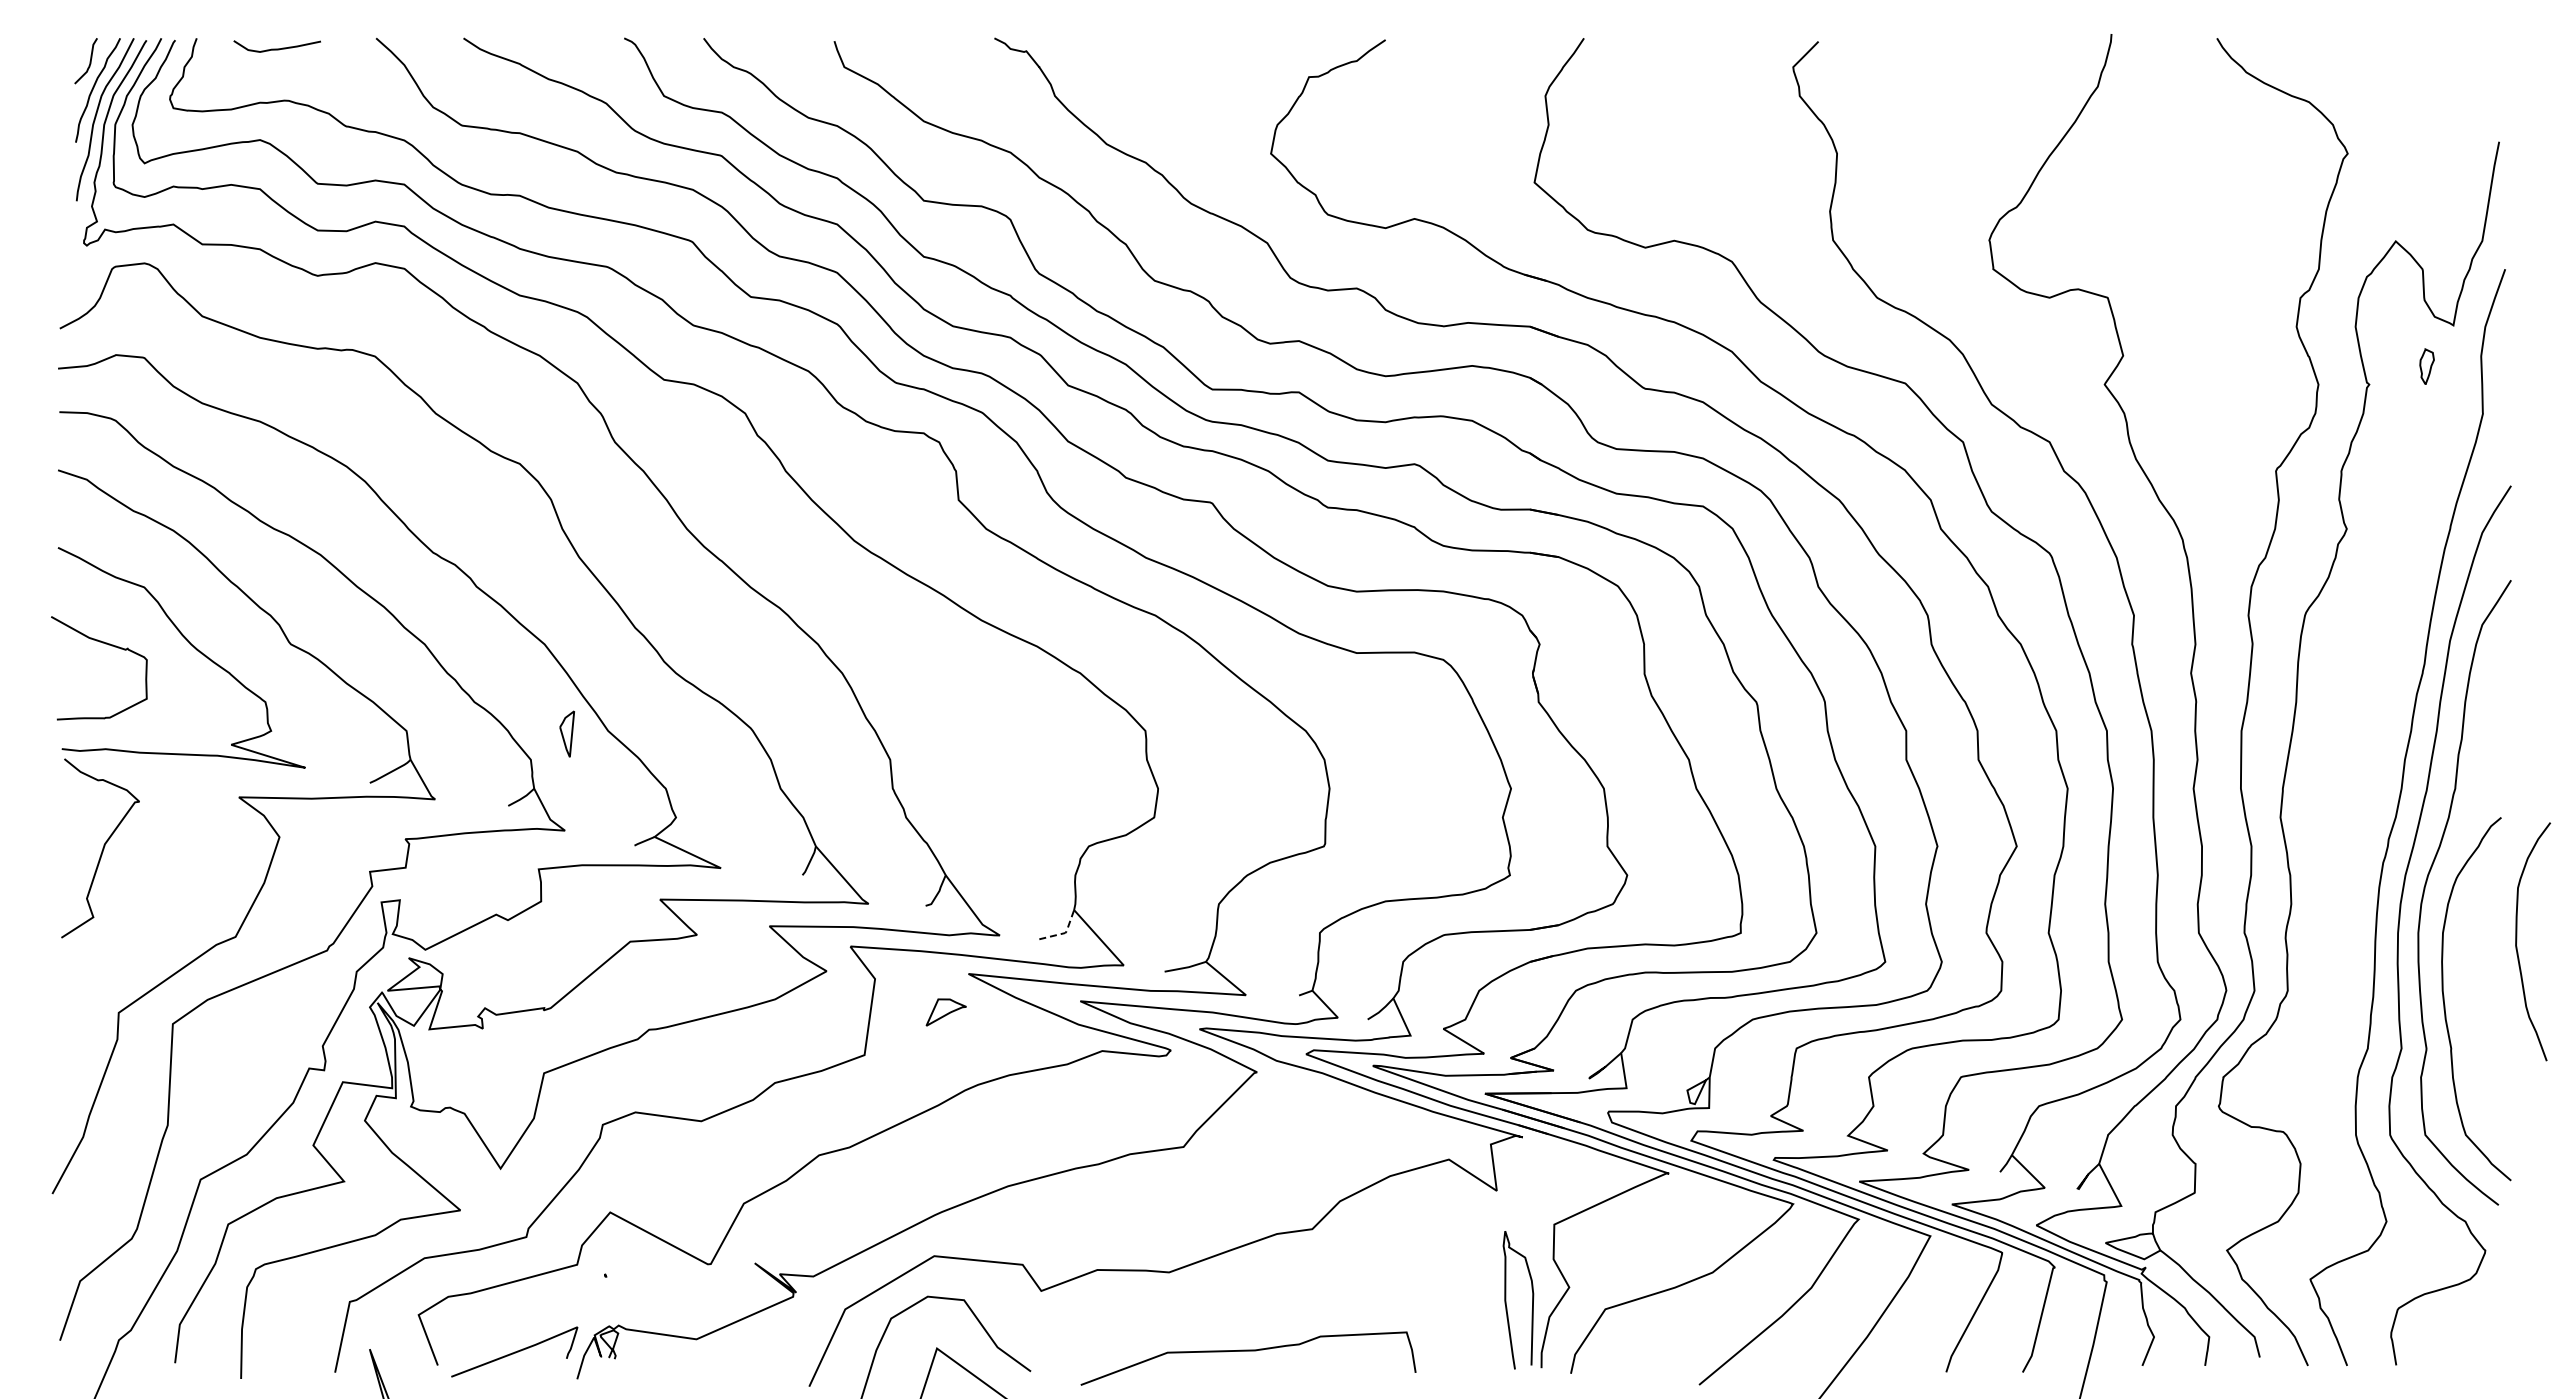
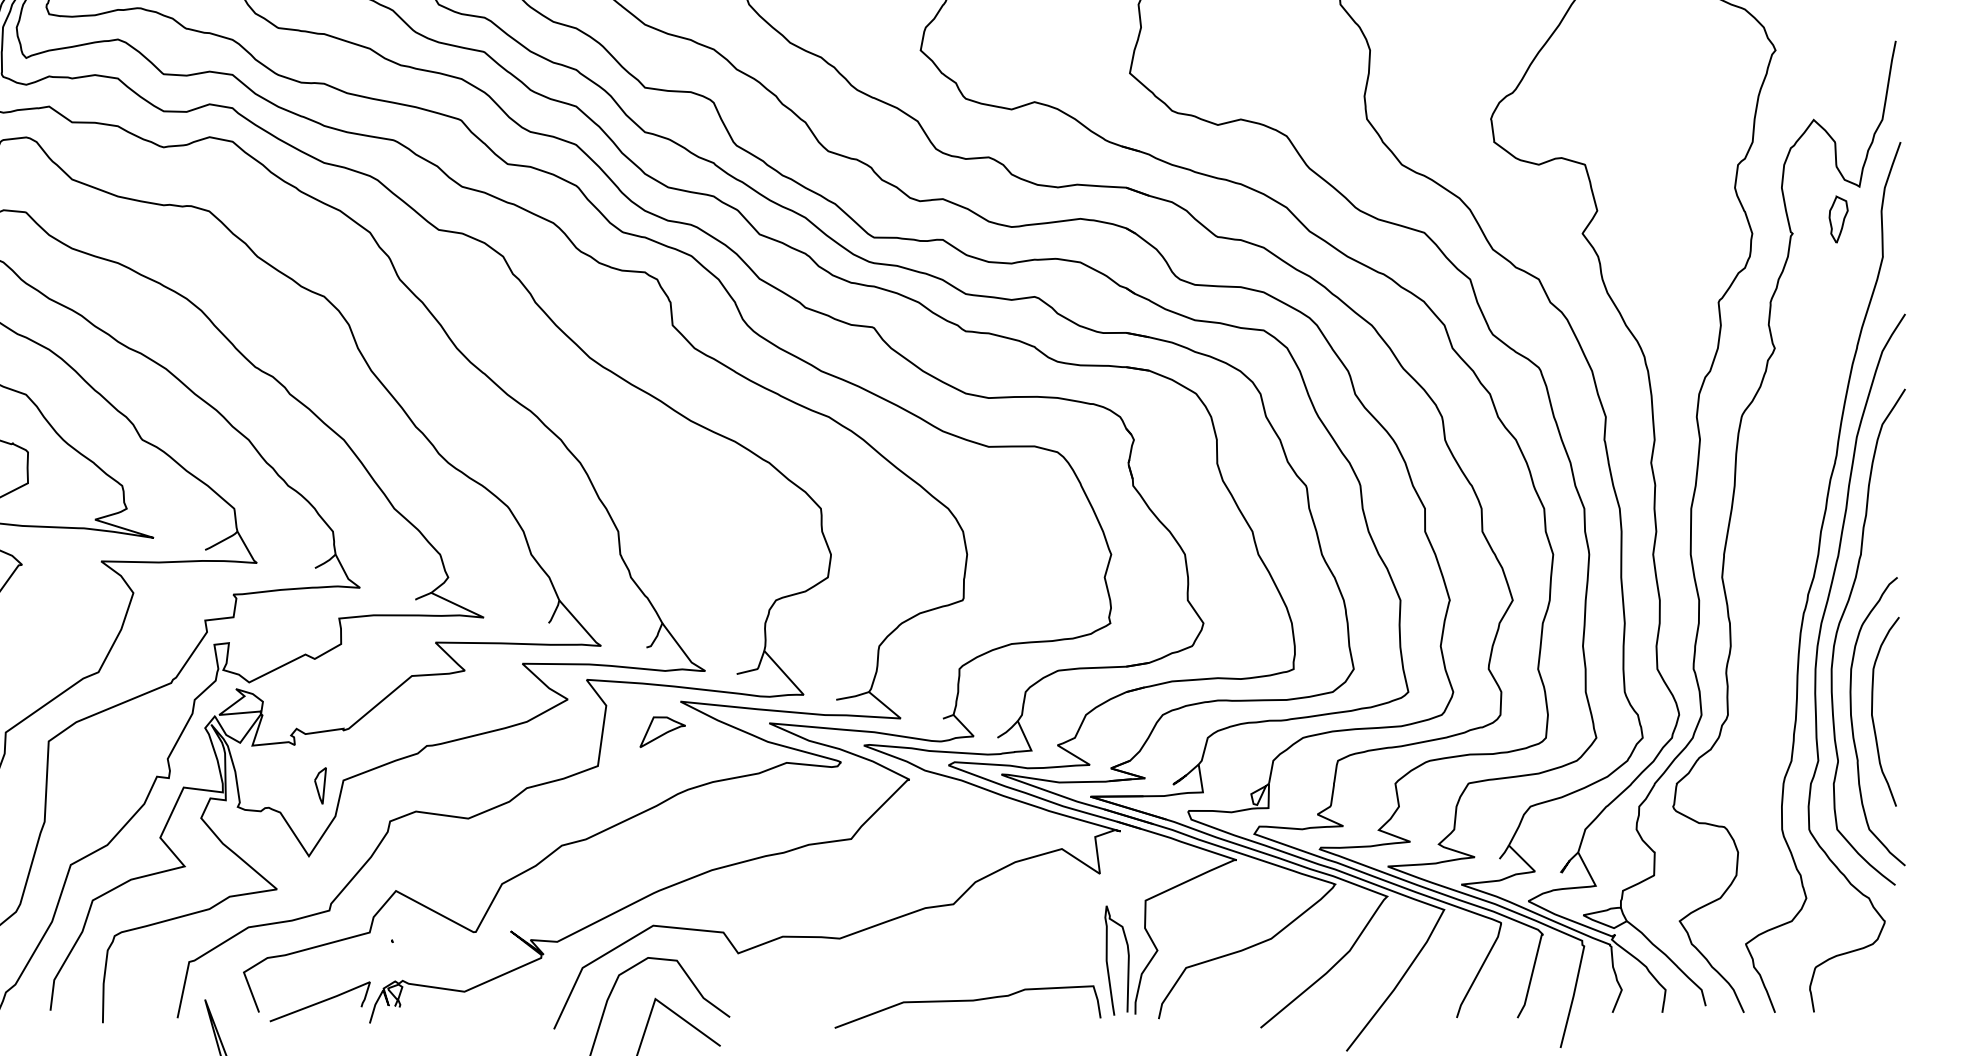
part: (2426, 366) -> (1838, 219), size x1.67
part: (566, 733) -> (319, 785), moved
line: (1065, 933) -> (757, 669), dashed -> solid
curve: (2517, 941) -> (1873, 711), moved
part: (946, 1012) -> (662, 732), size x1.43
curve: (1248, 1351) -> (967, 1001), moved

